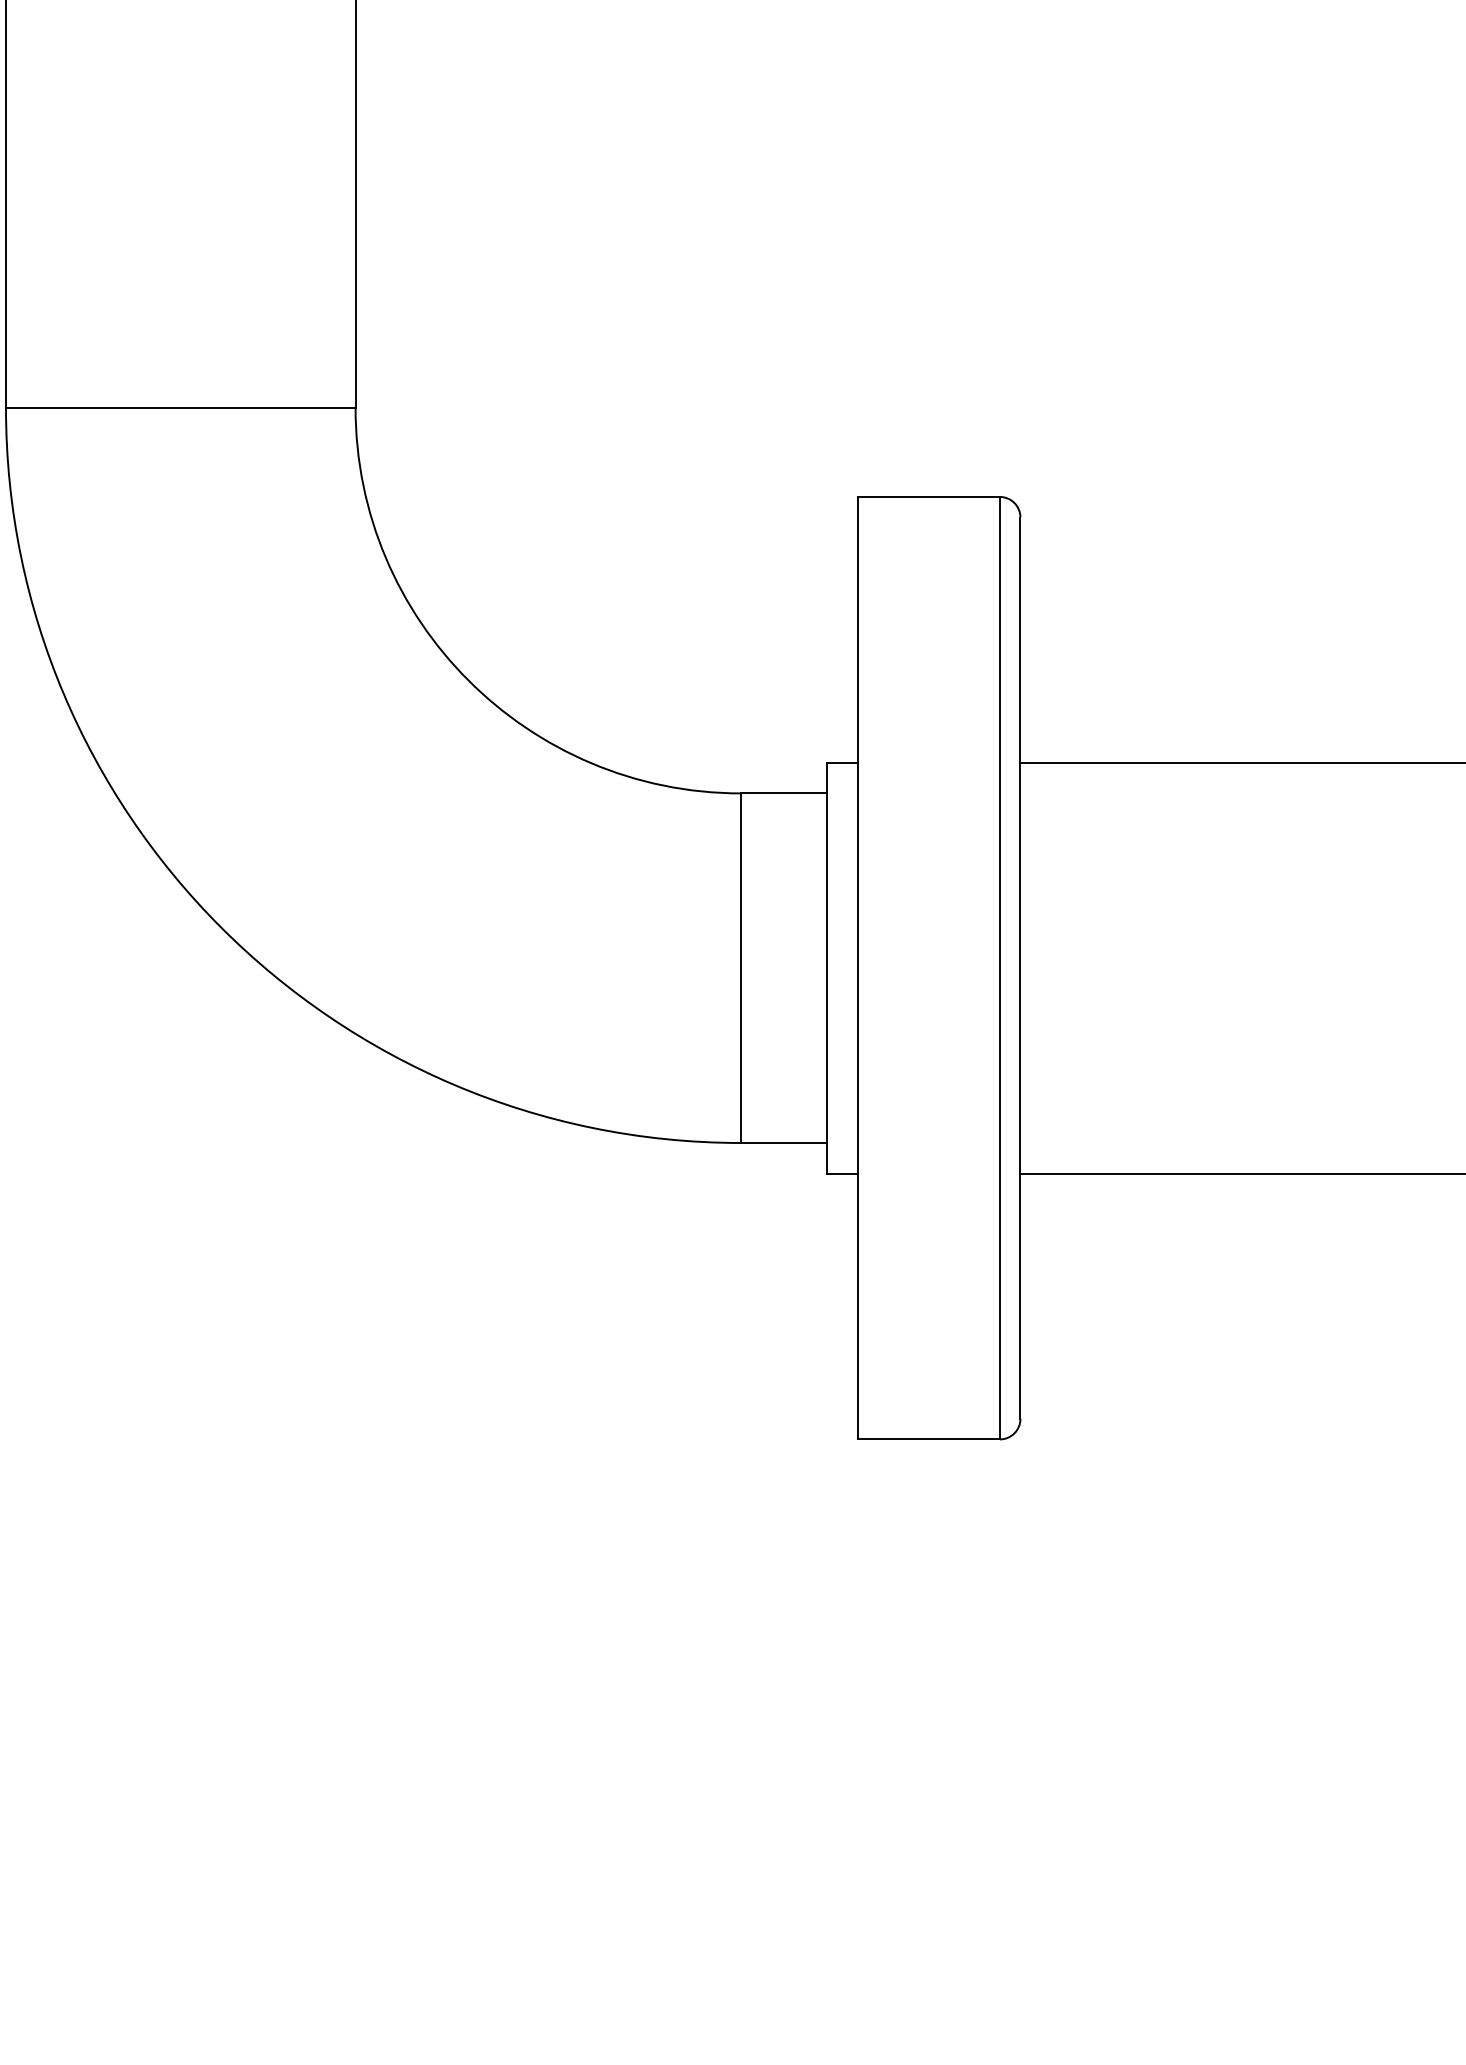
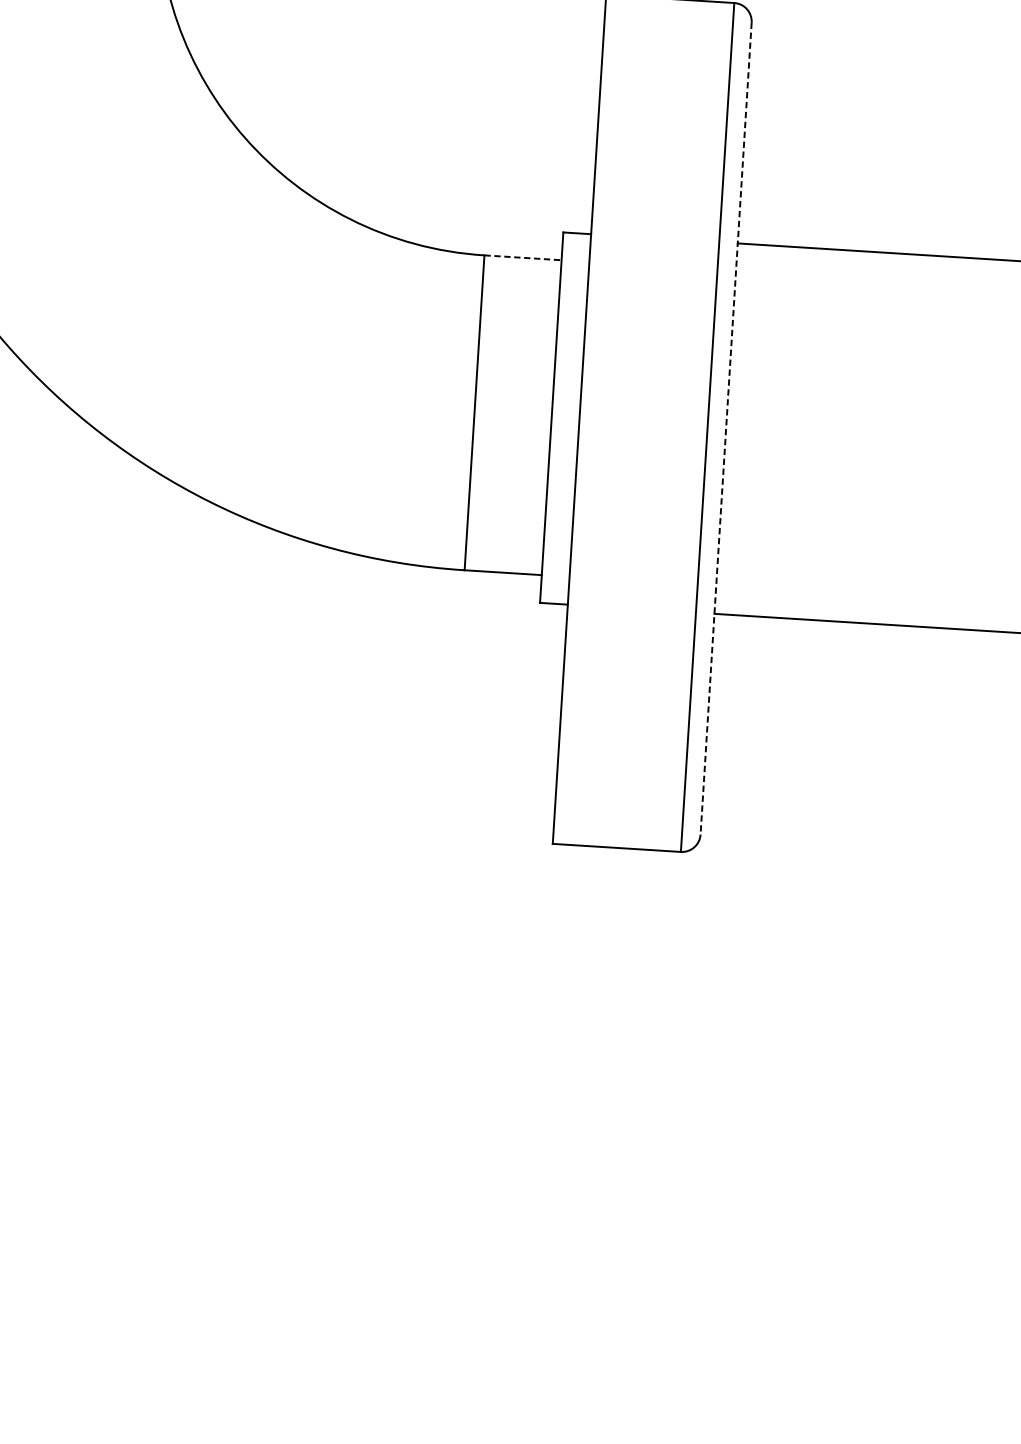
line: (783, 793) -> (522, 257), solid -> dashed
line: (1020, 968) -> (726, 428), solid -> dashed

